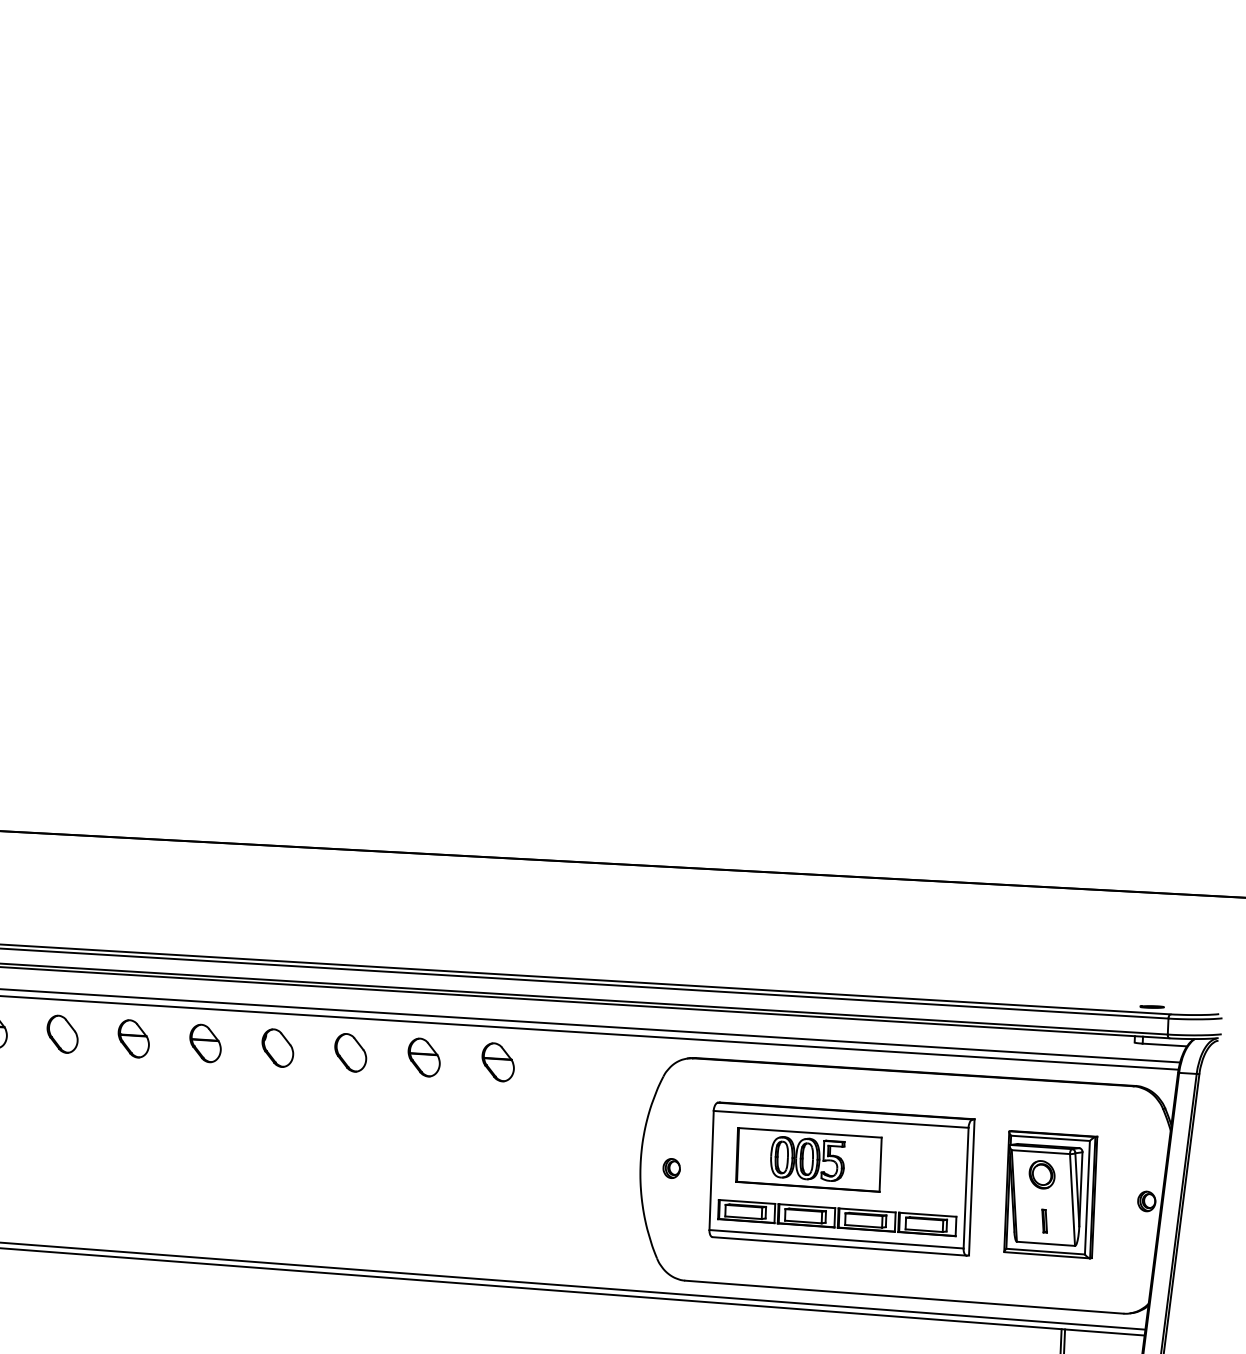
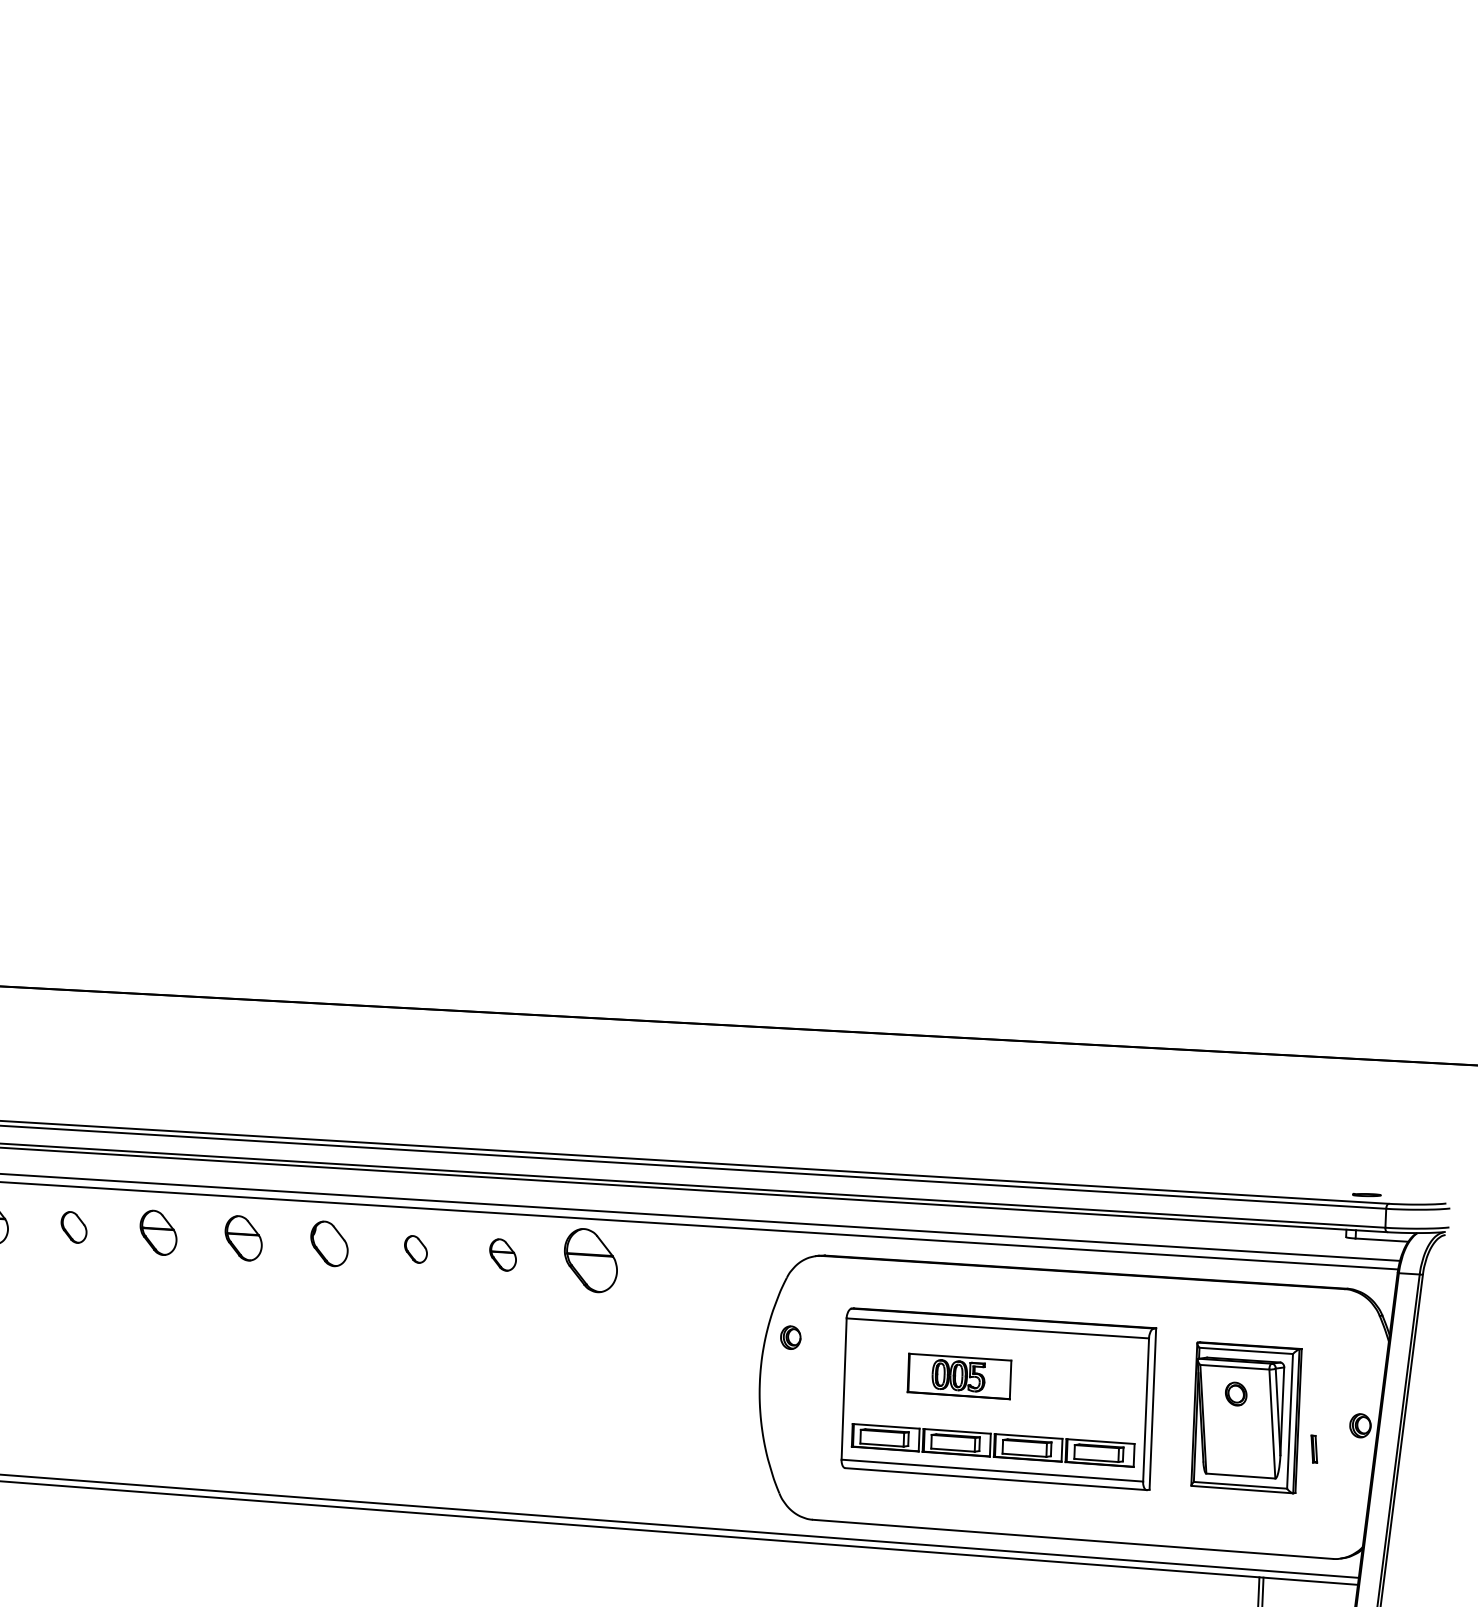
part: (62, 1034) -> (73, 1227), size x0.7
part: (350, 1052) -> (415, 1249), size x0.6
part: (423, 1057) -> (502, 1254), size x0.7
part: (497, 1062) -> (590, 1260), size x1.4
part: (808, 1159) -> (959, 1376), size x0.6
part: (671, 1168) -> (790, 1337), moved
part: (1041, 1174) -> (1235, 1393), size x0.7
part: (1044, 1220) -> (1314, 1448), moved

